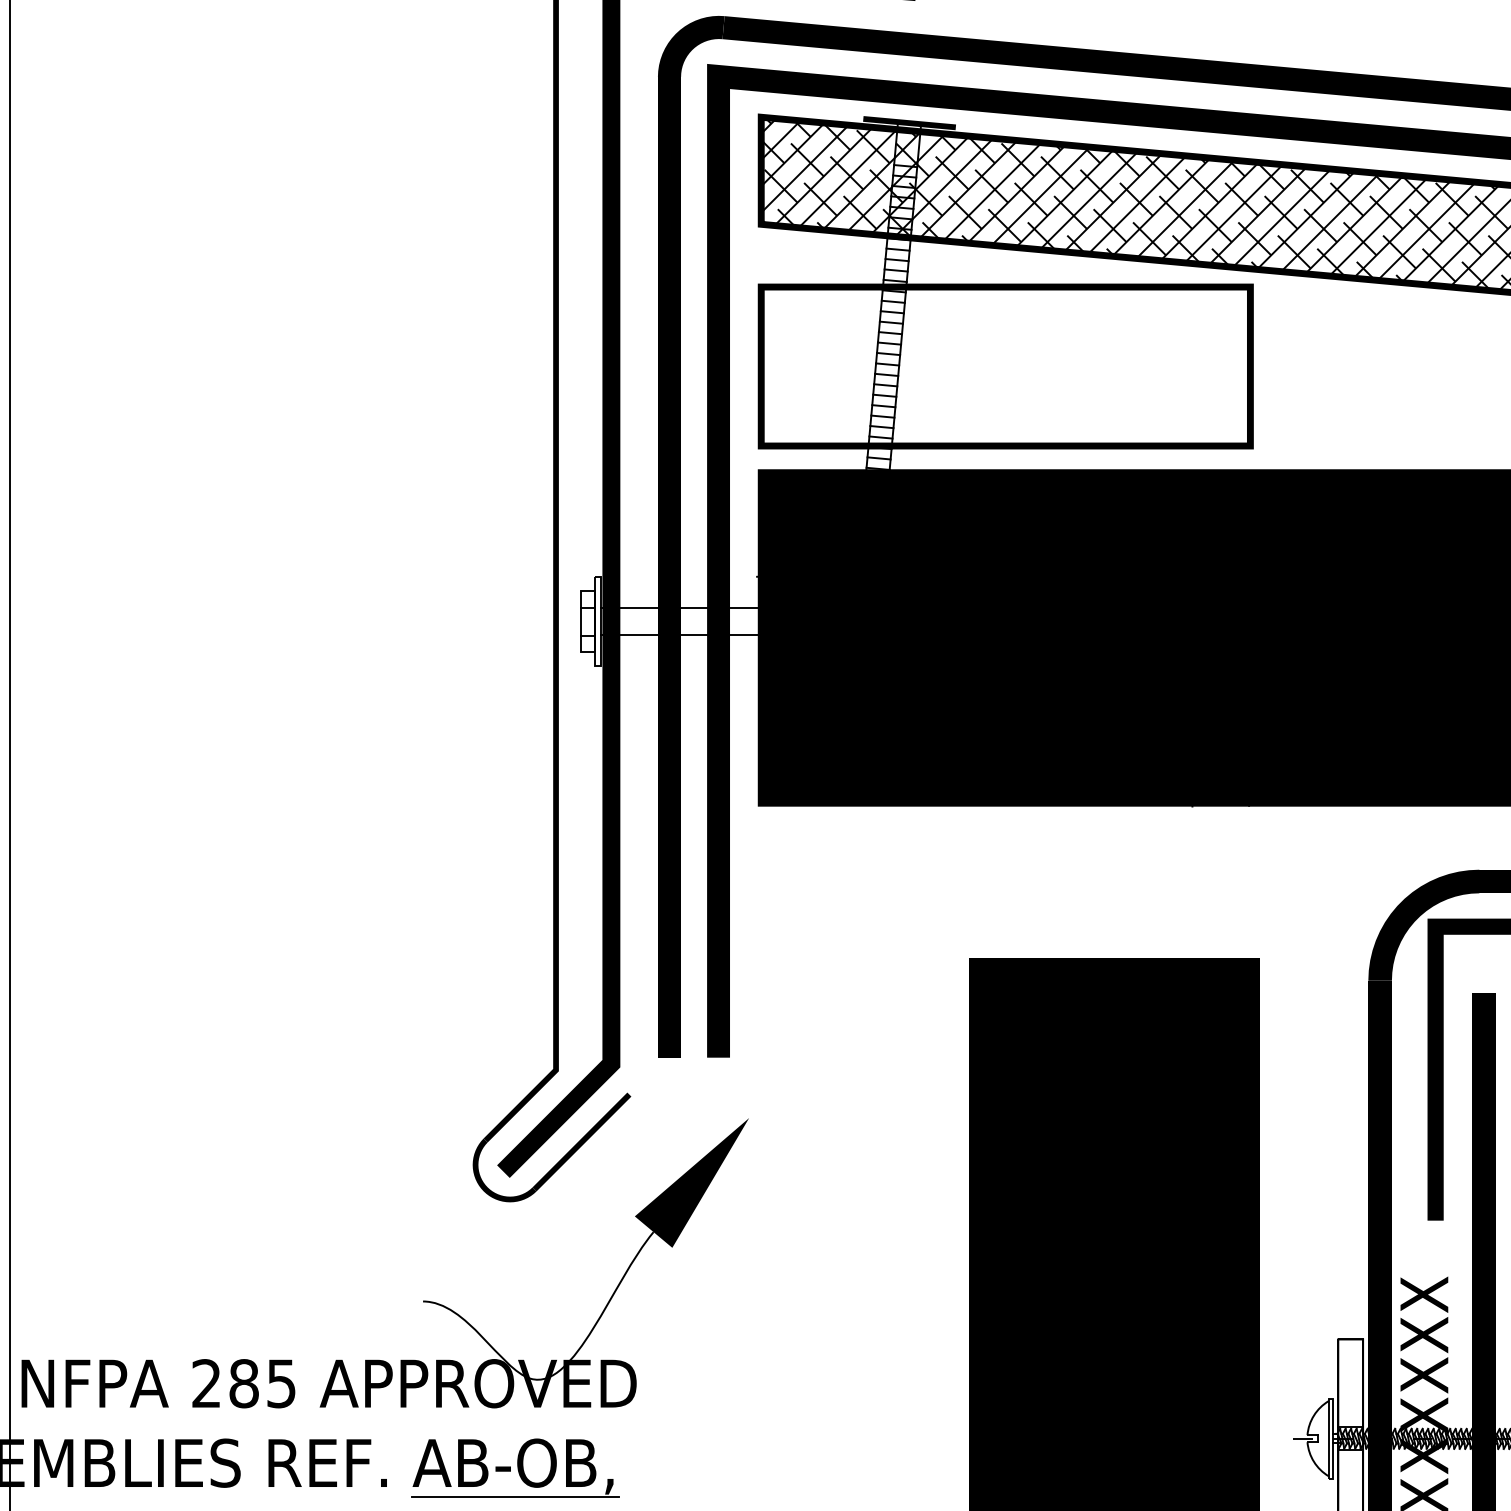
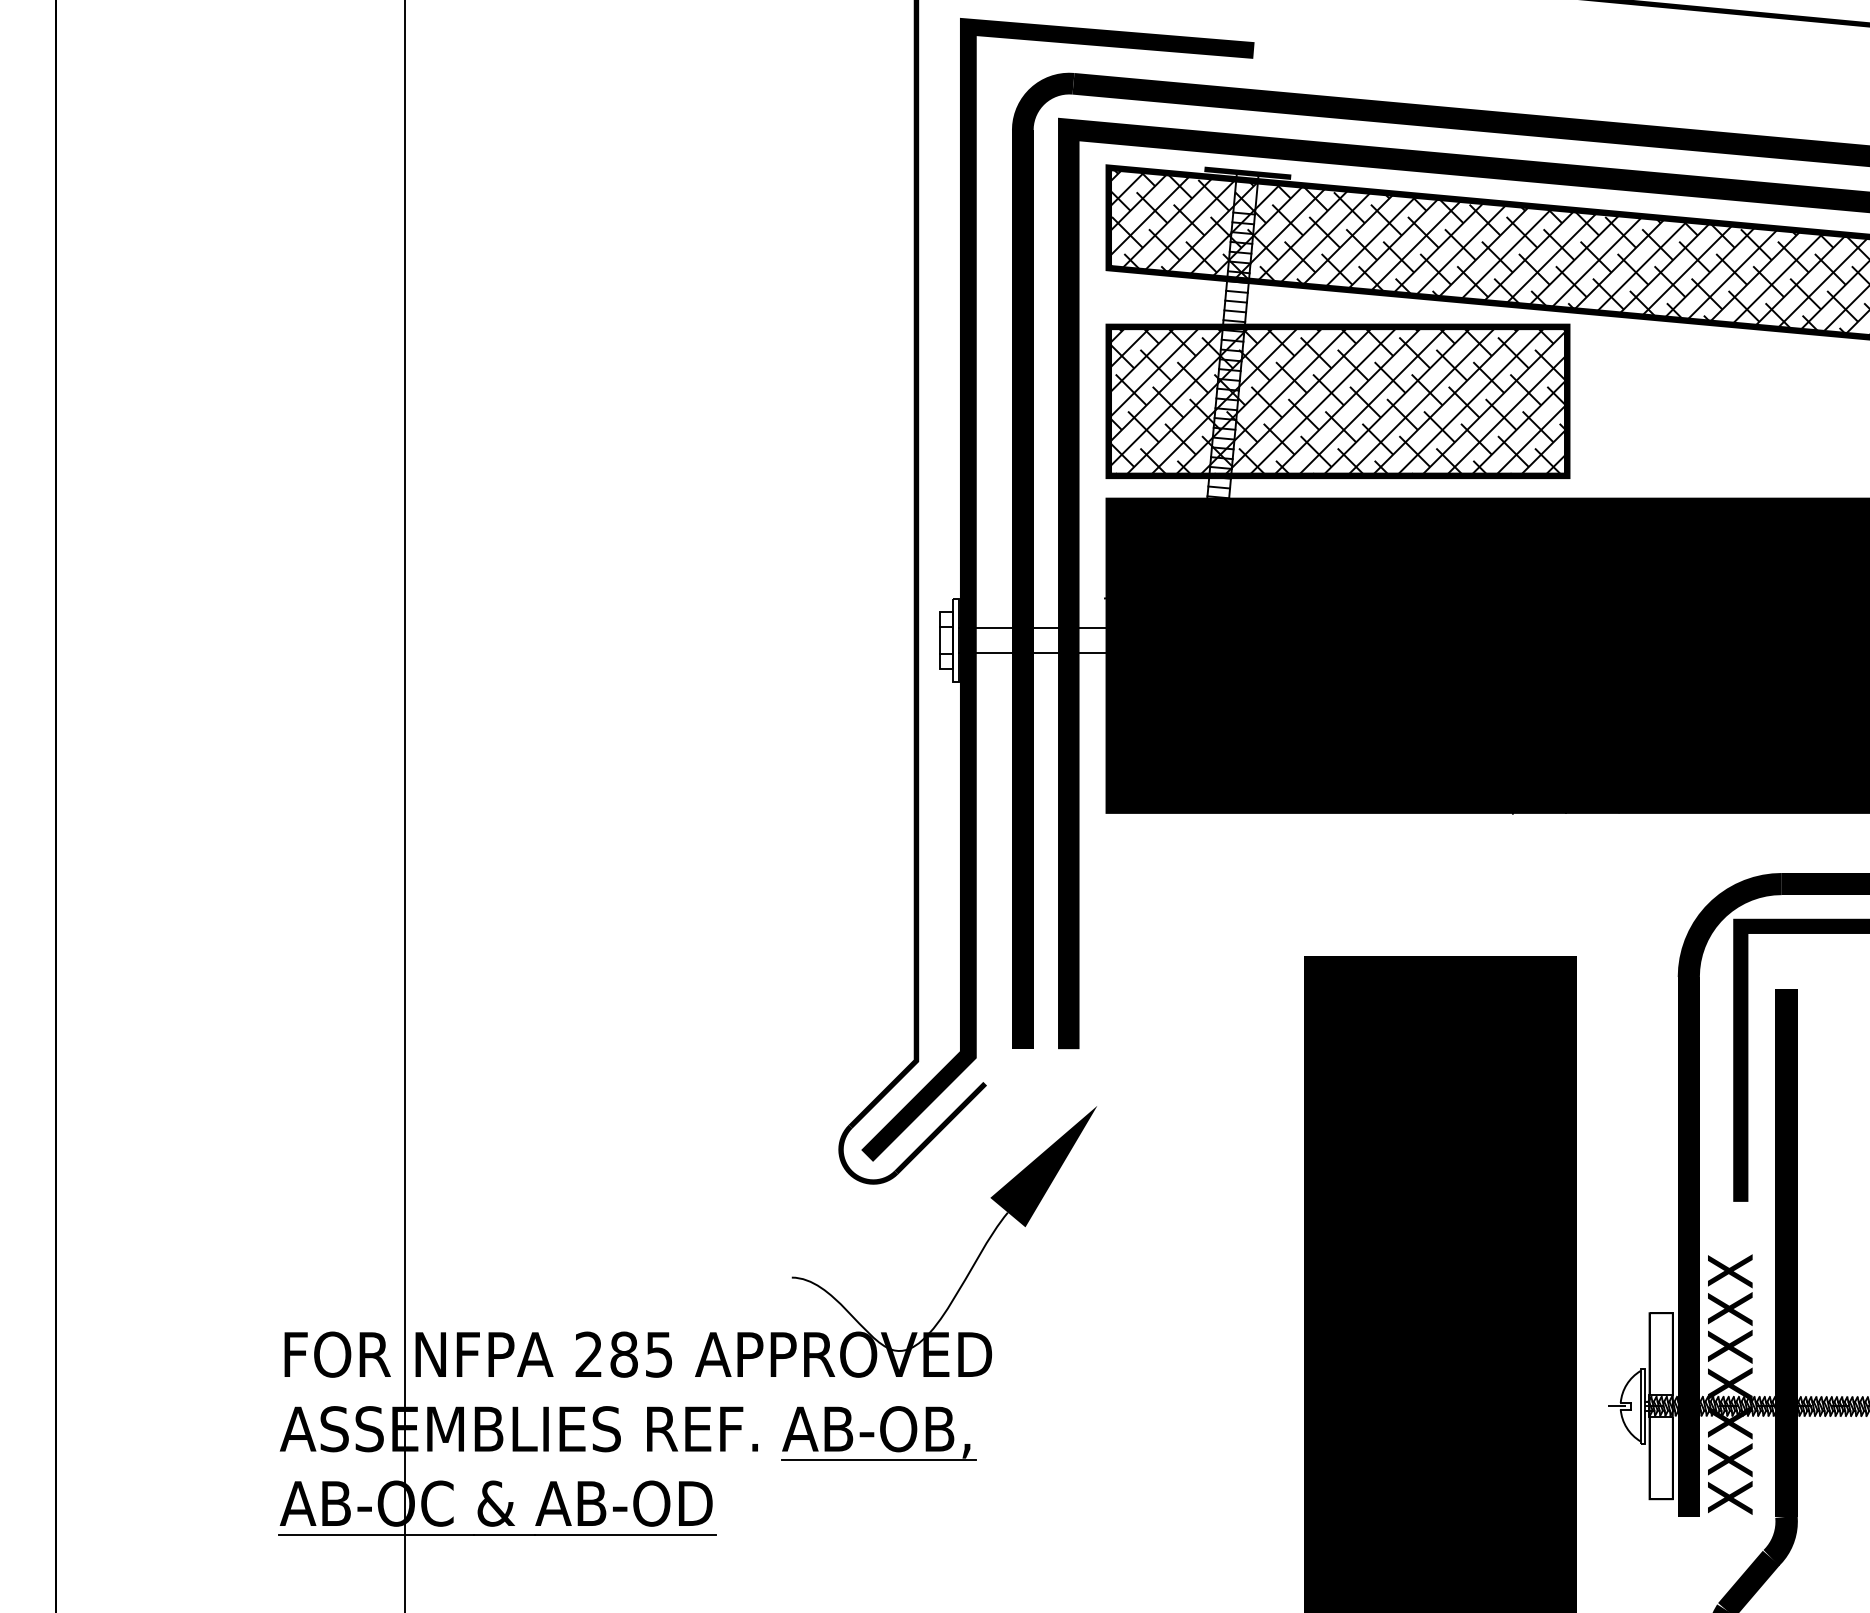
hatch: (1005, 365) -> (1337, 400), added

